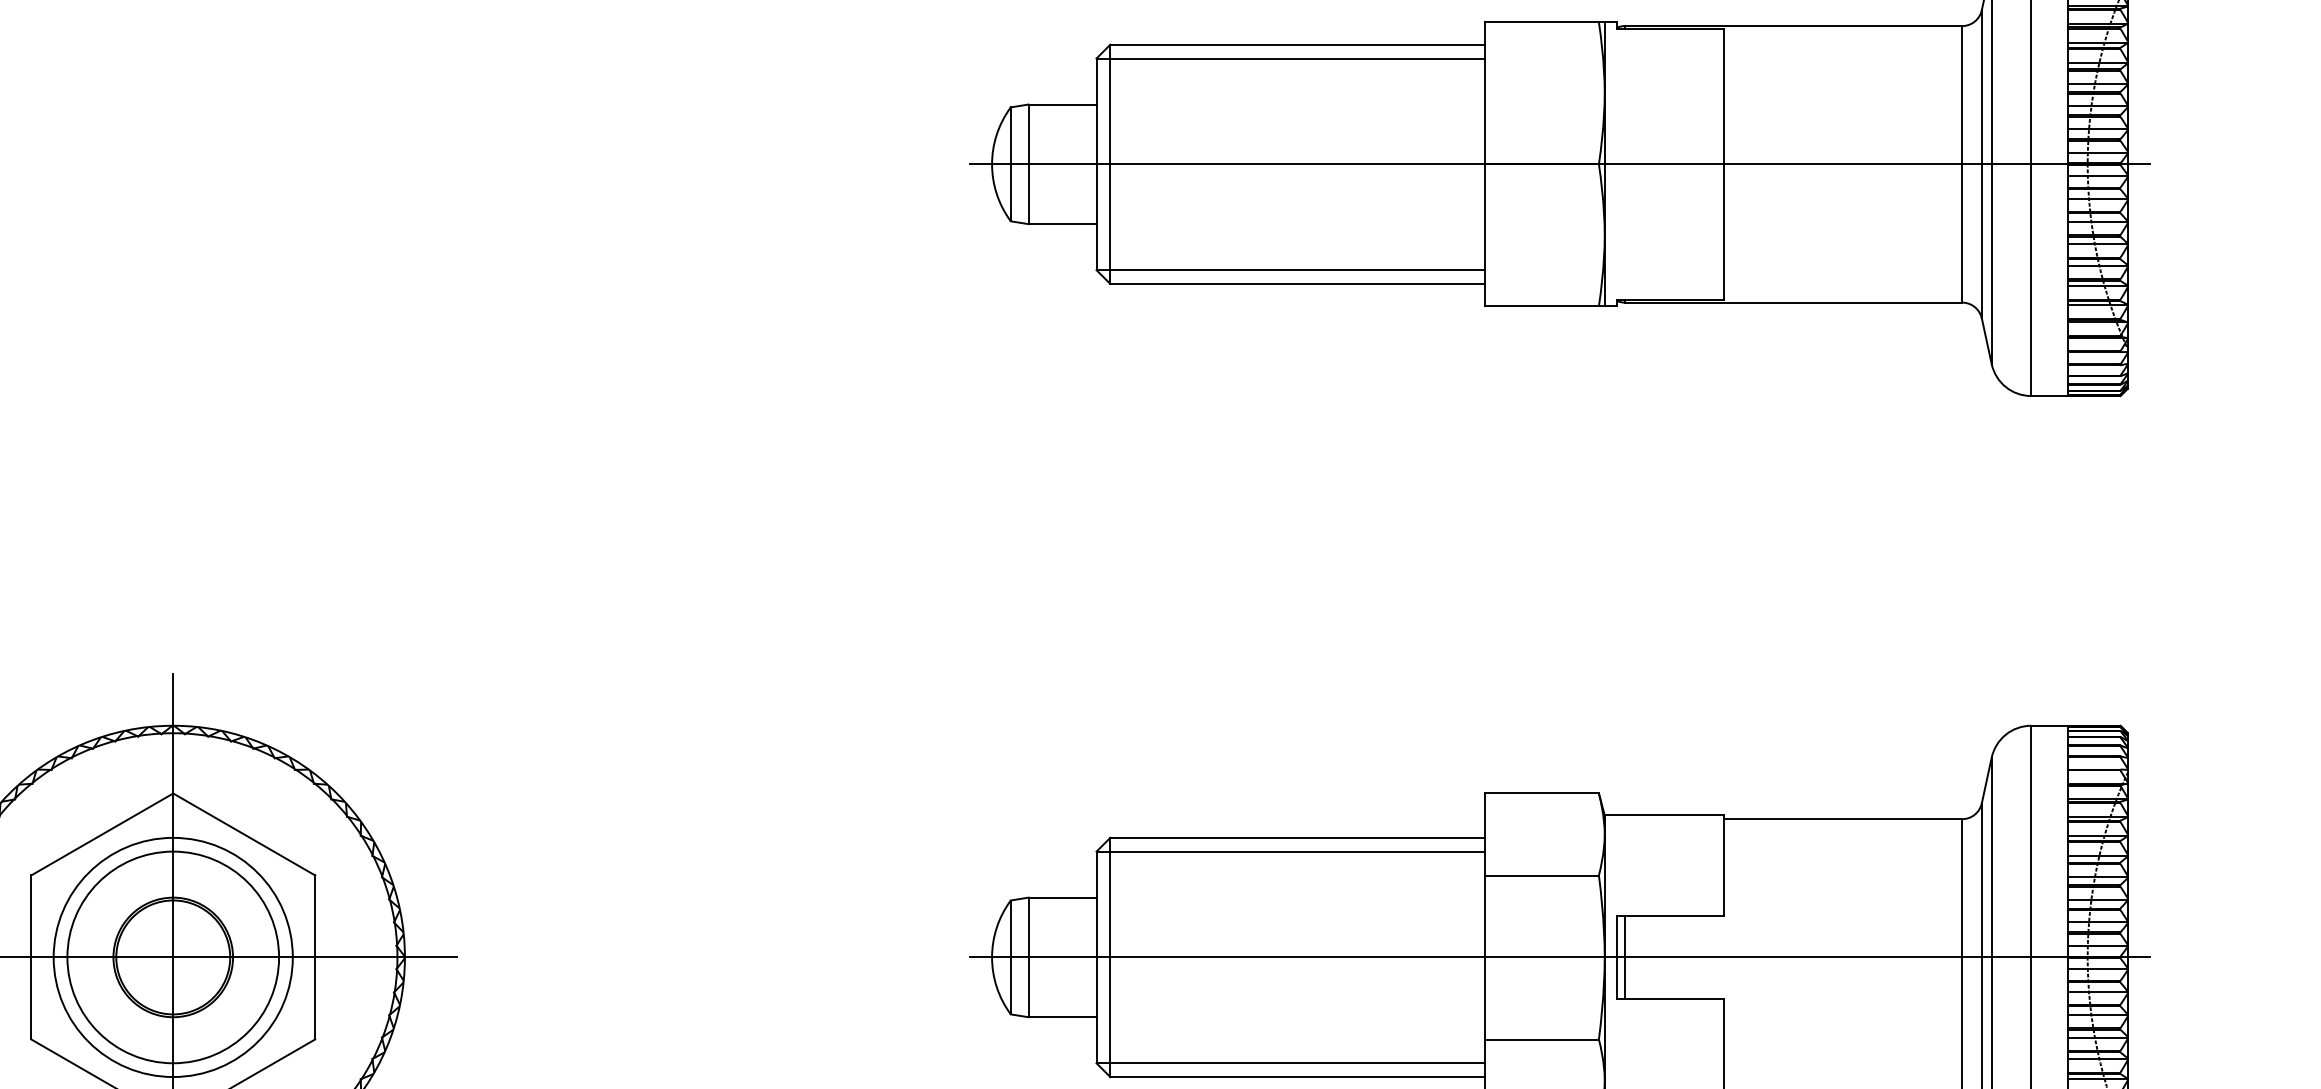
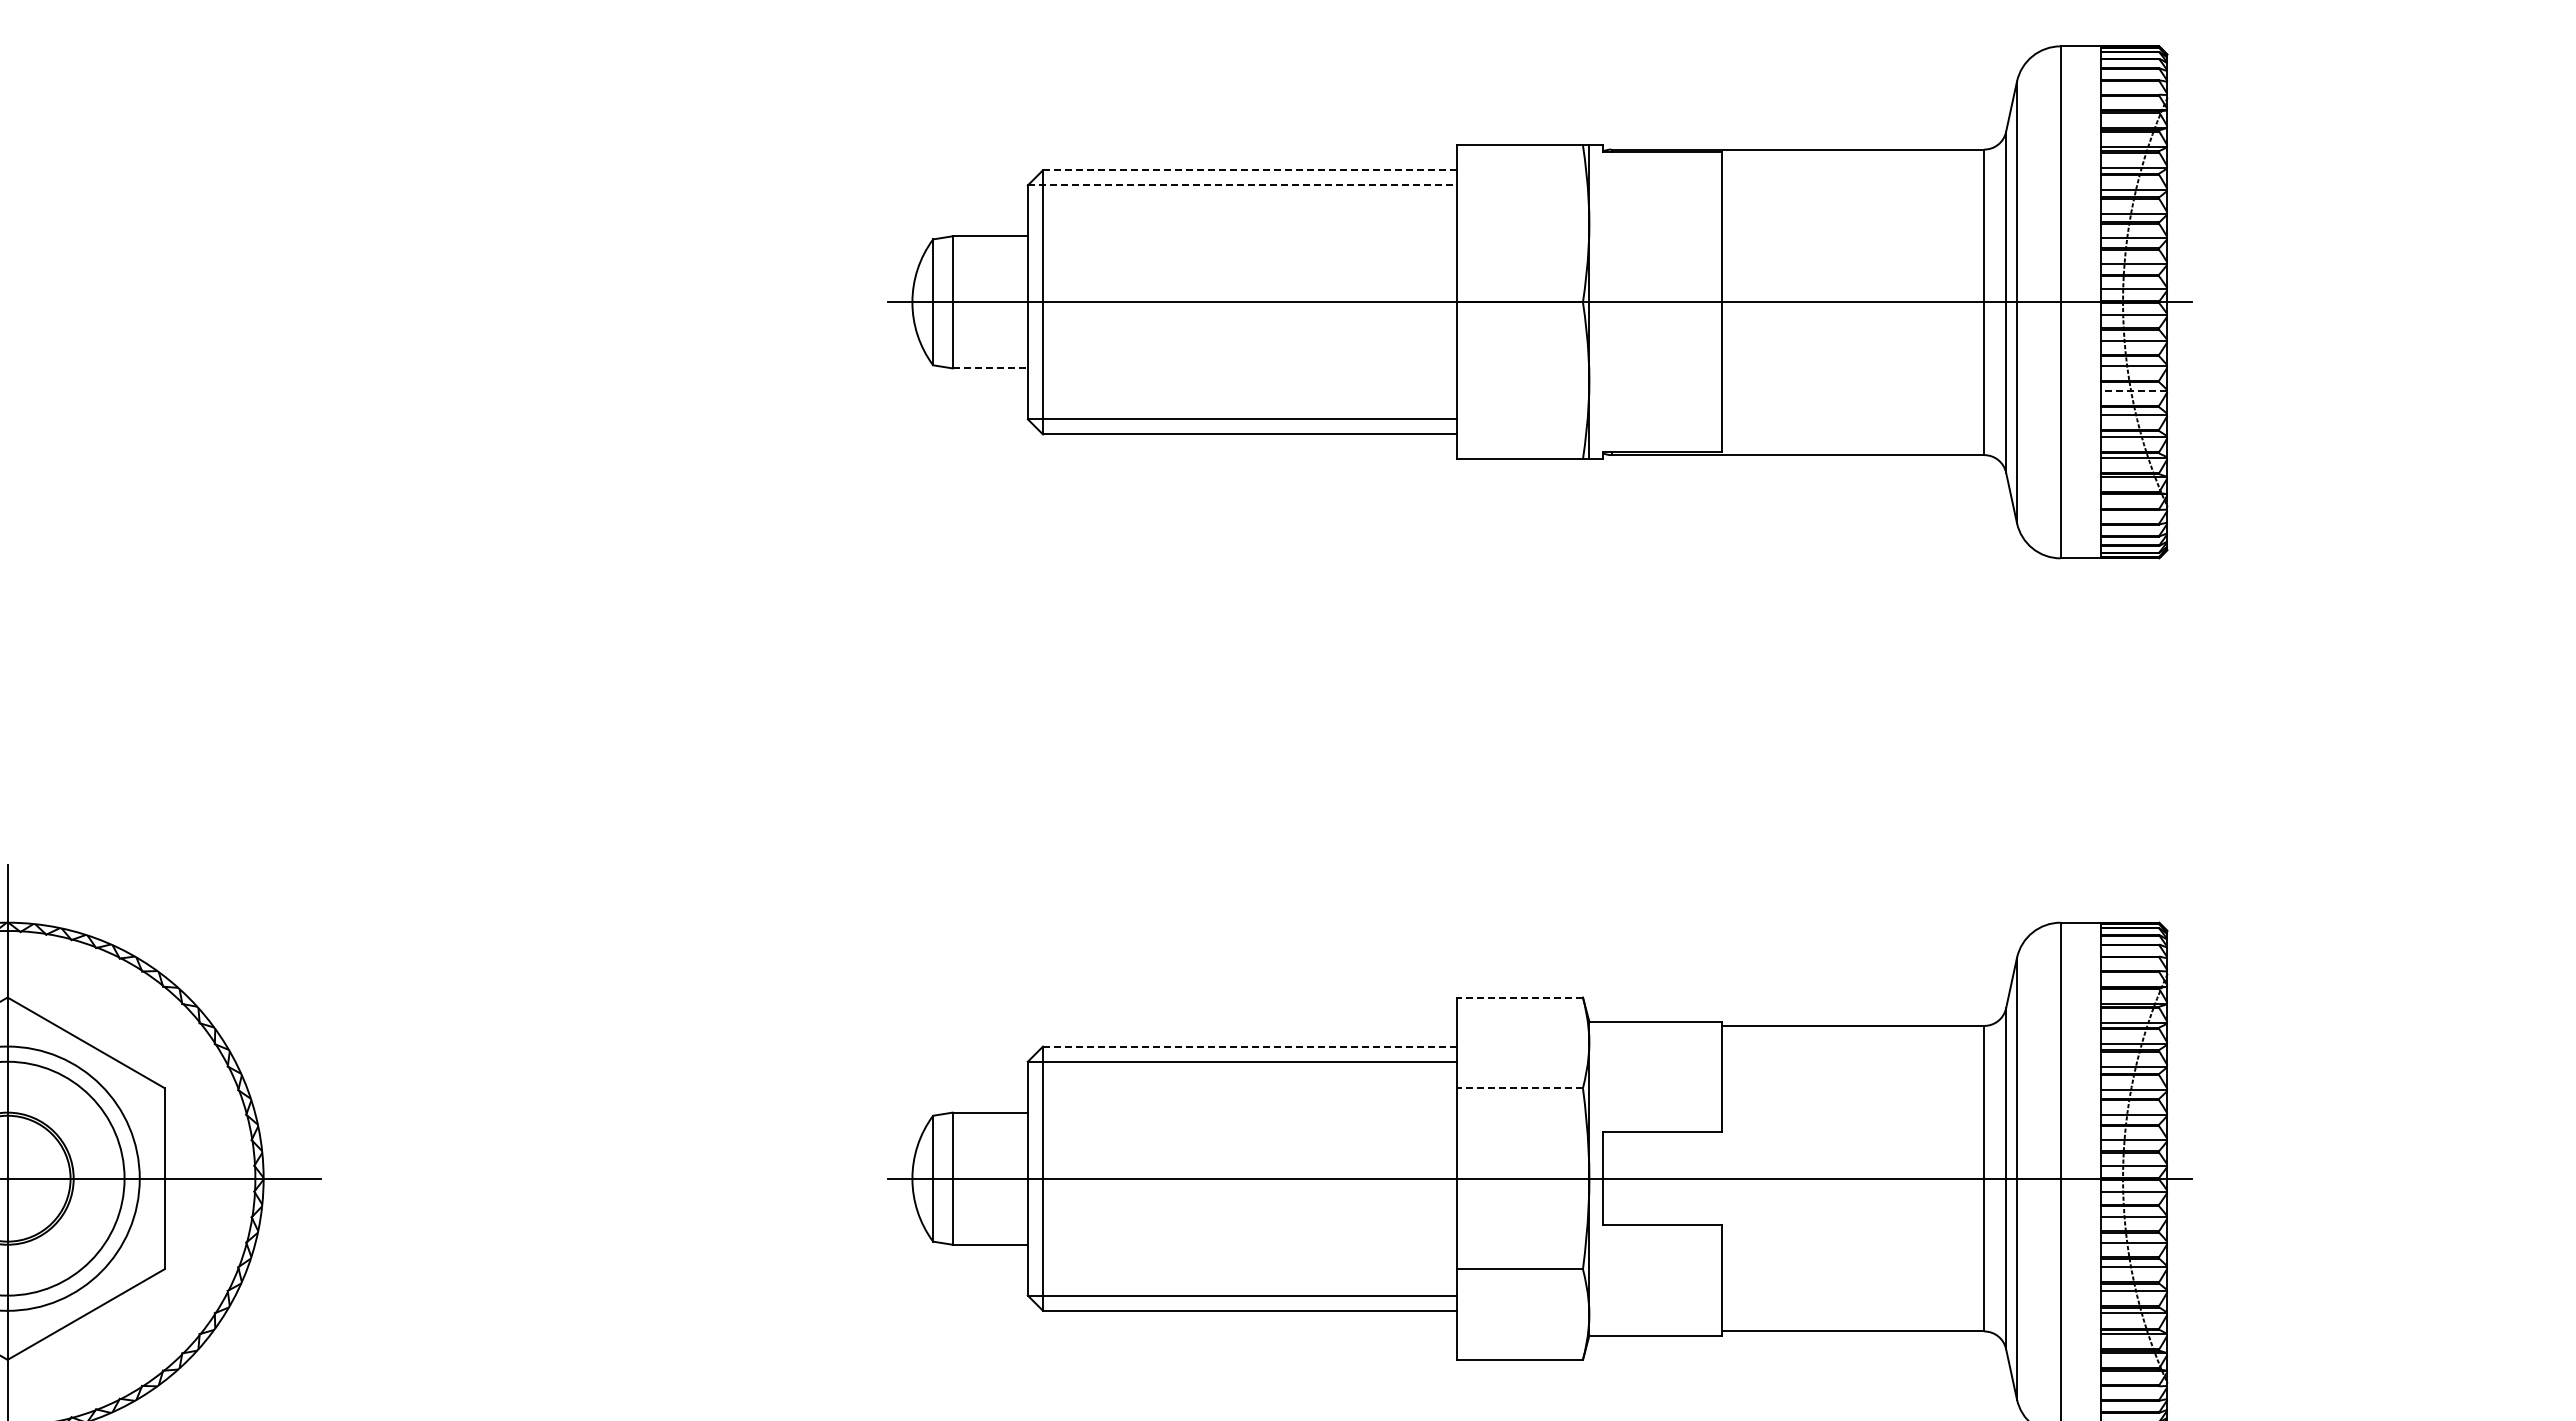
line: (1297, 45) -> (1249, 170), solid -> dashed
line: (1290, 58) -> (1242, 185), solid -> dashed
line: (1062, 224) -> (990, 368), solid -> dashed
line: (2097, 244) -> (2133, 390), solid -> dashed
line: (1542, 793) -> (1520, 997), solid -> dashed
line: (1297, 837) -> (1249, 1046), solid -> dashed
line: (1542, 875) -> (1520, 1088), solid -> dashed
line: (1624, 957) -> (1611, 1178), removed

